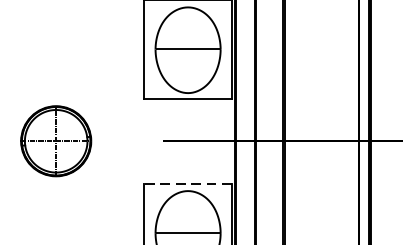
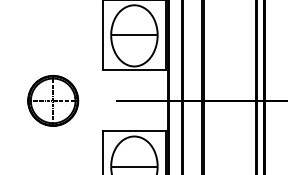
part: (56, 140) -> (53, 100), moved
line: (186, 184) -> (133, 131), dashed -> solid

